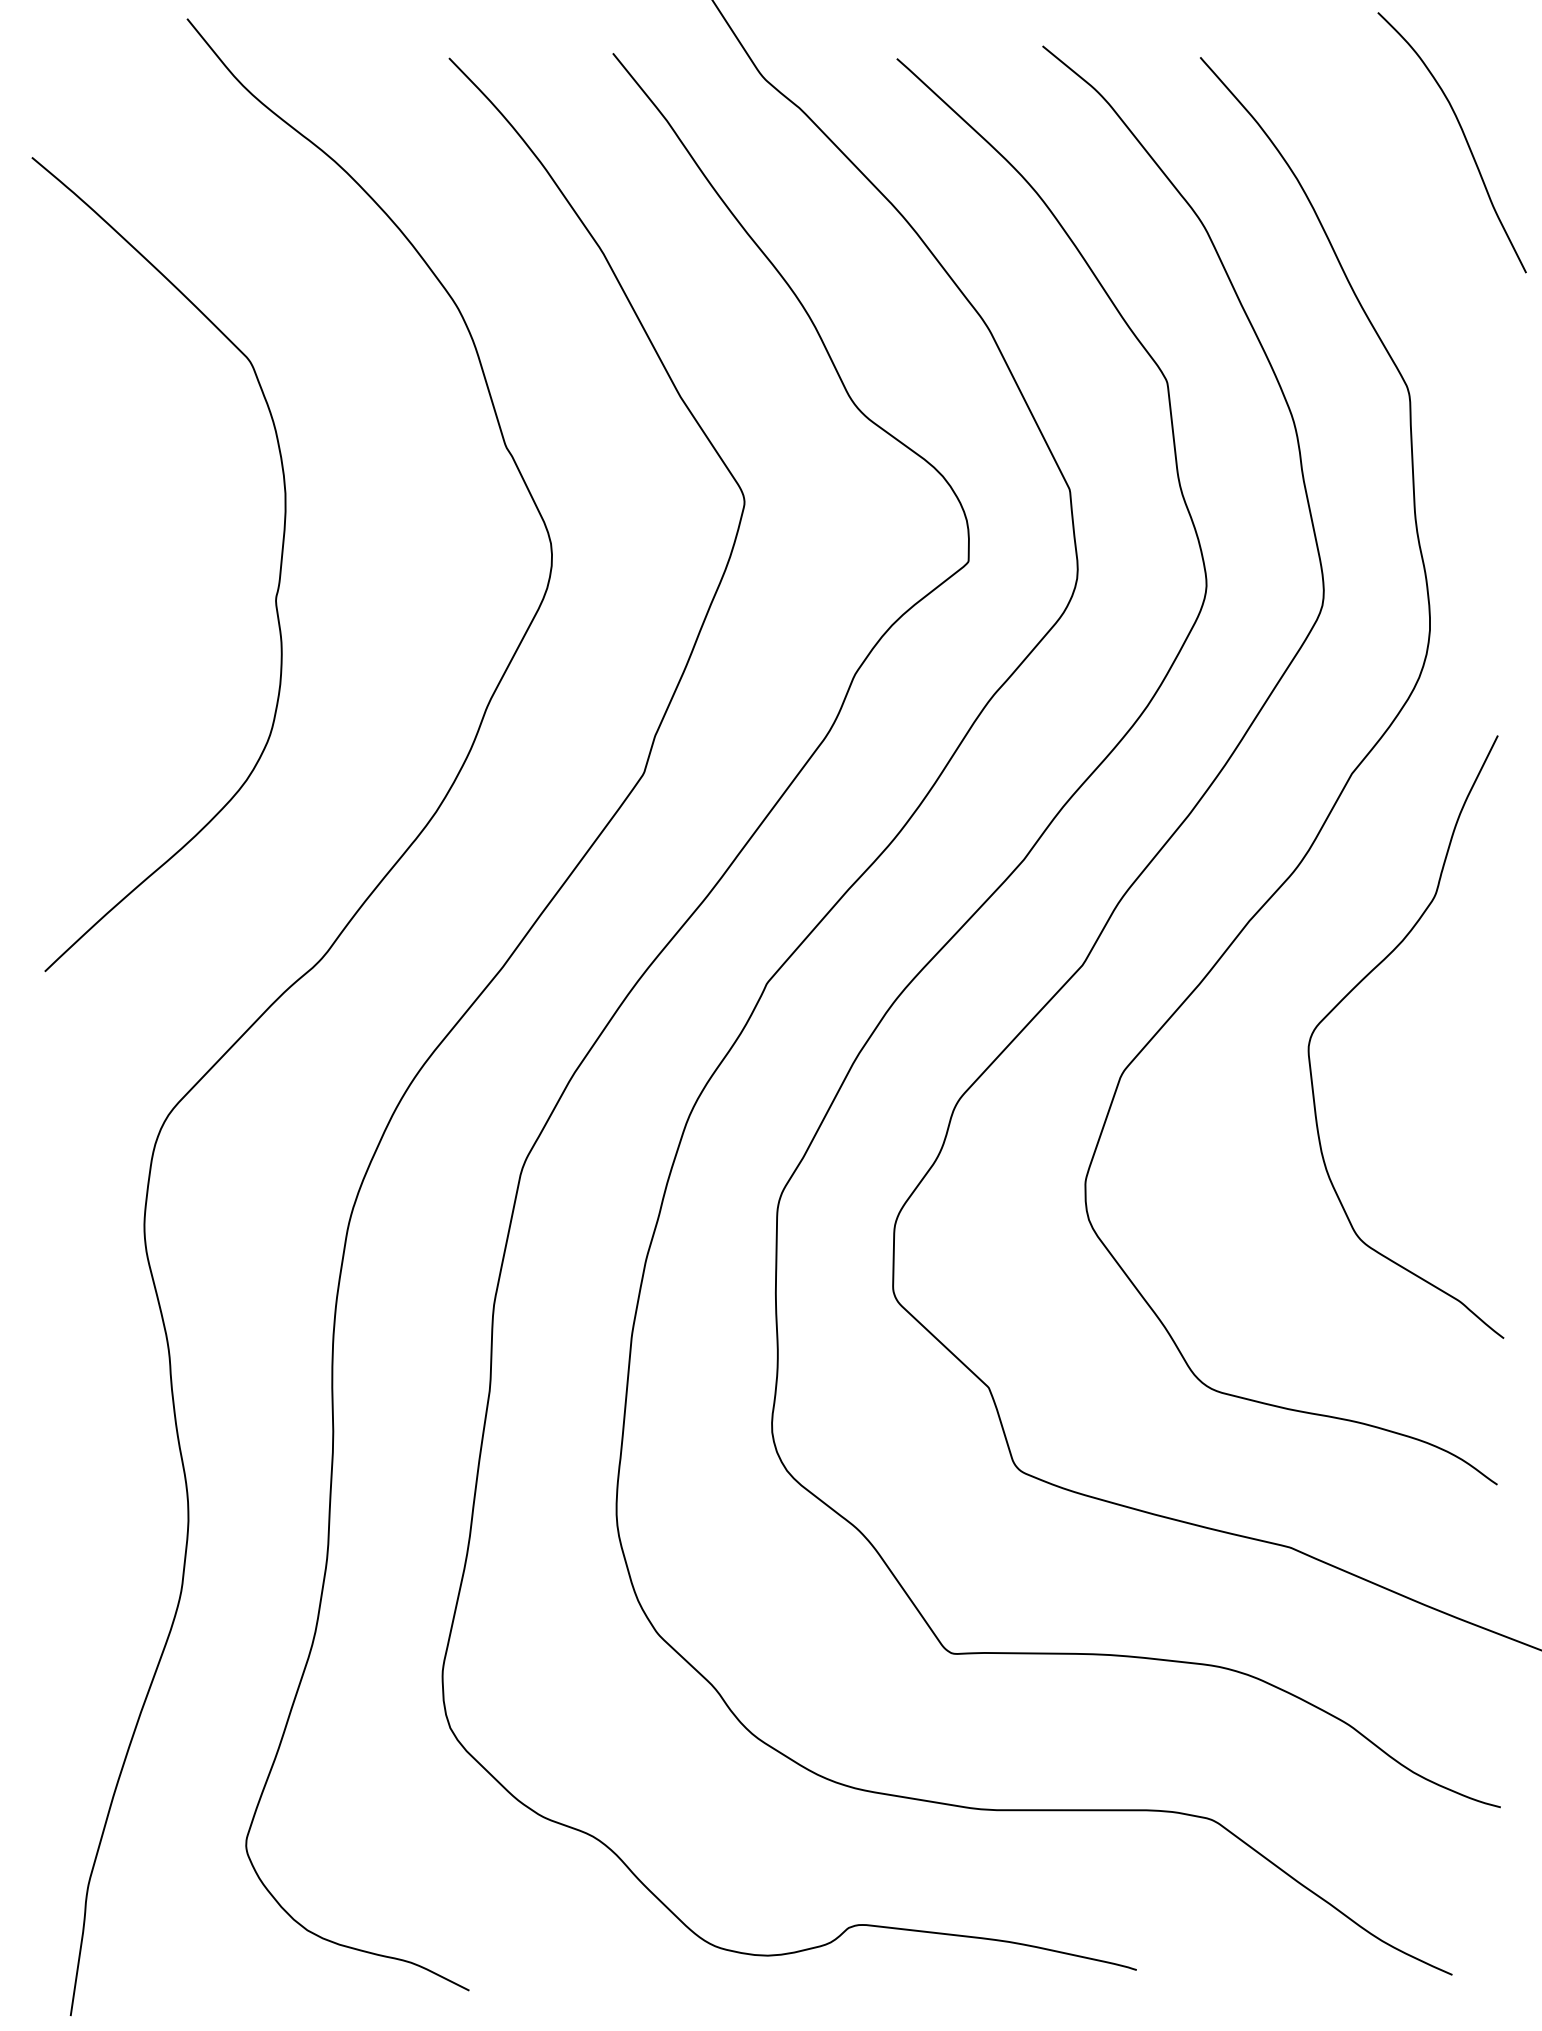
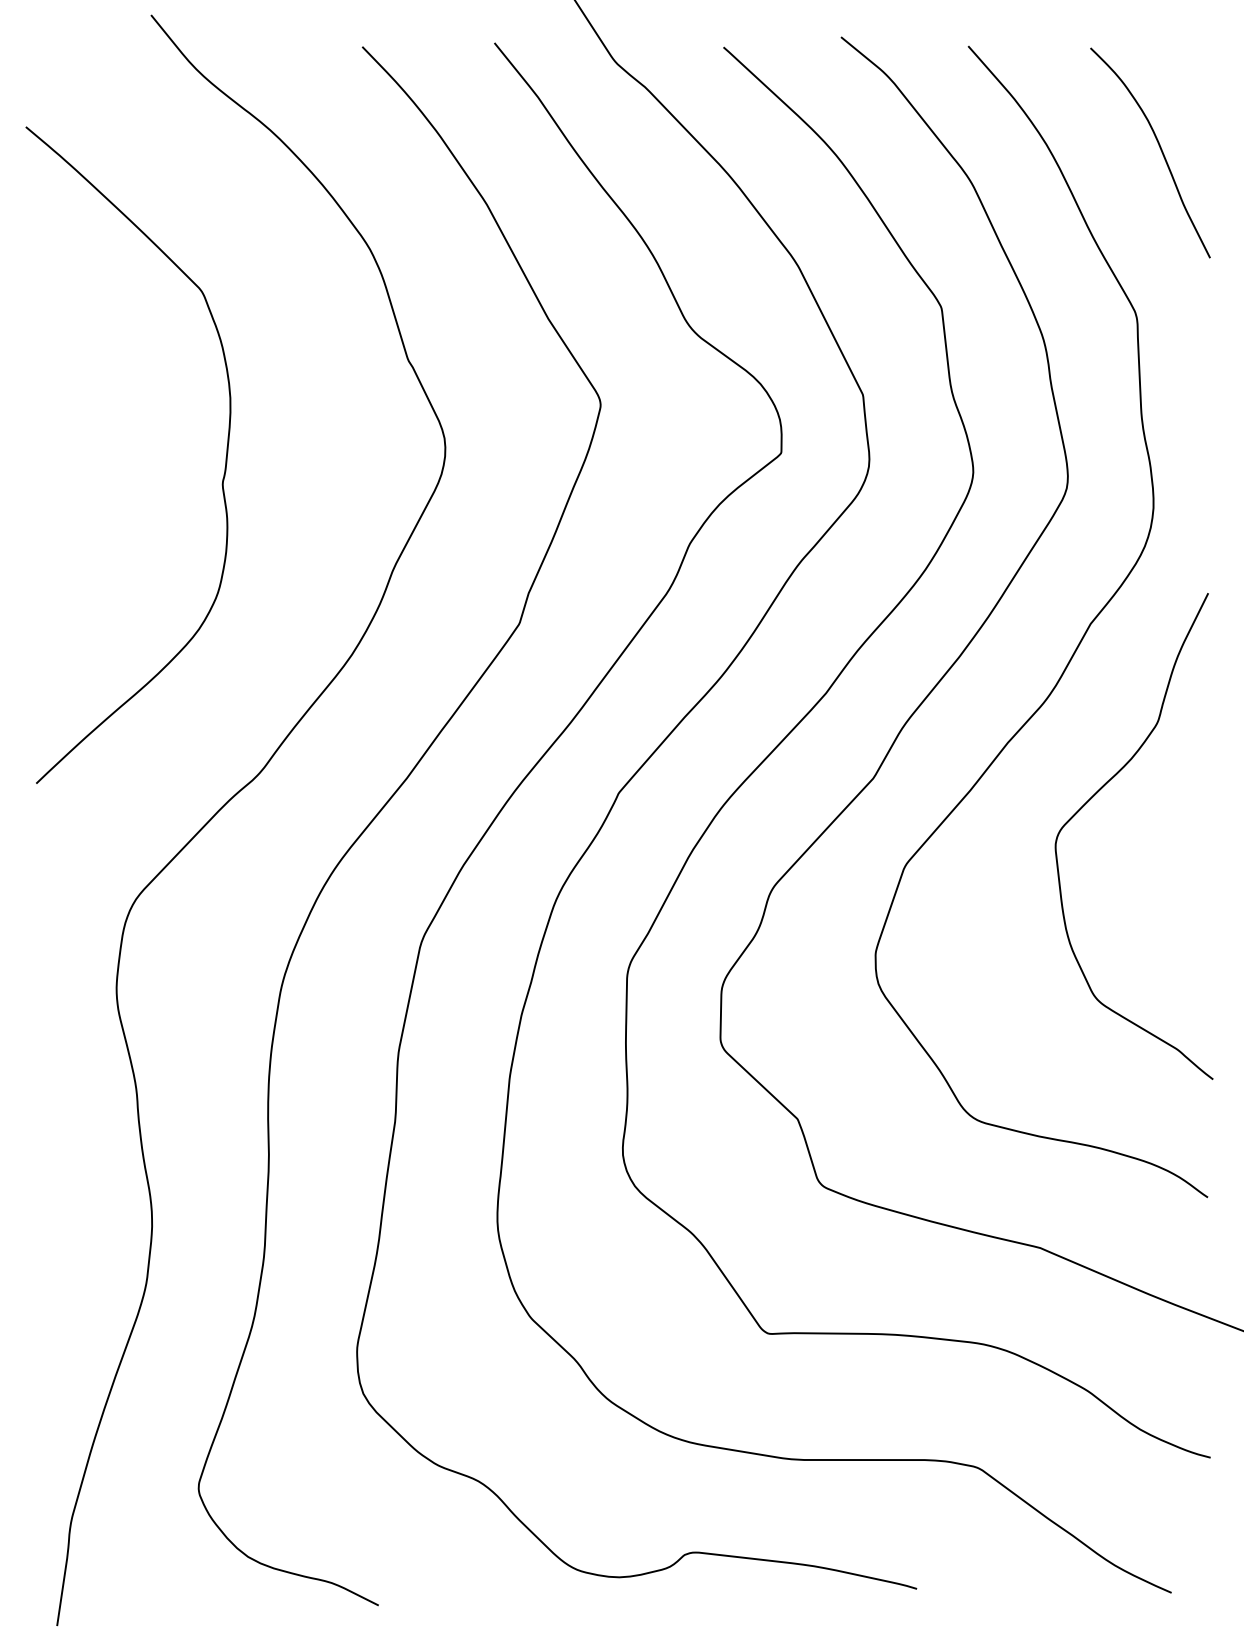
curve: (1463, 137) -> (1159, 148), moved

